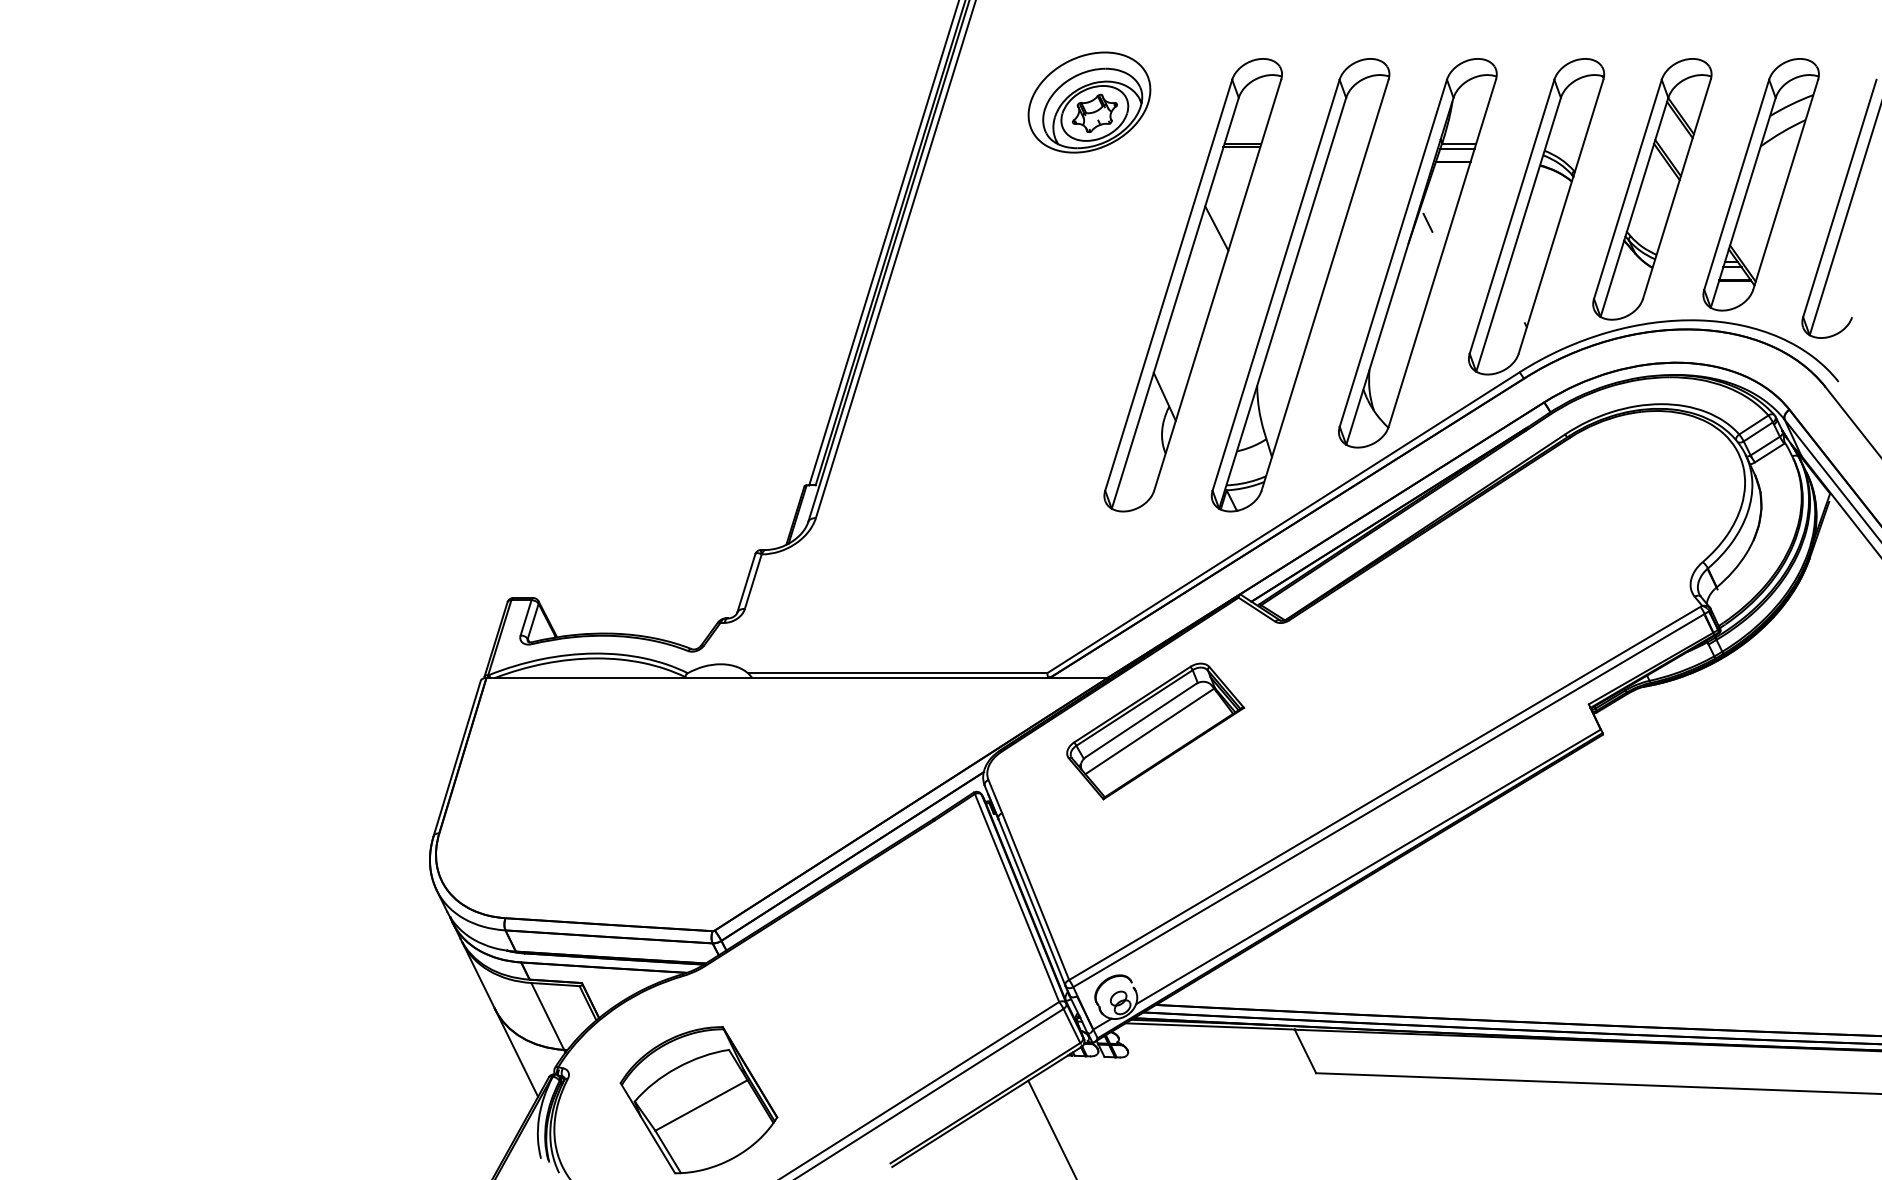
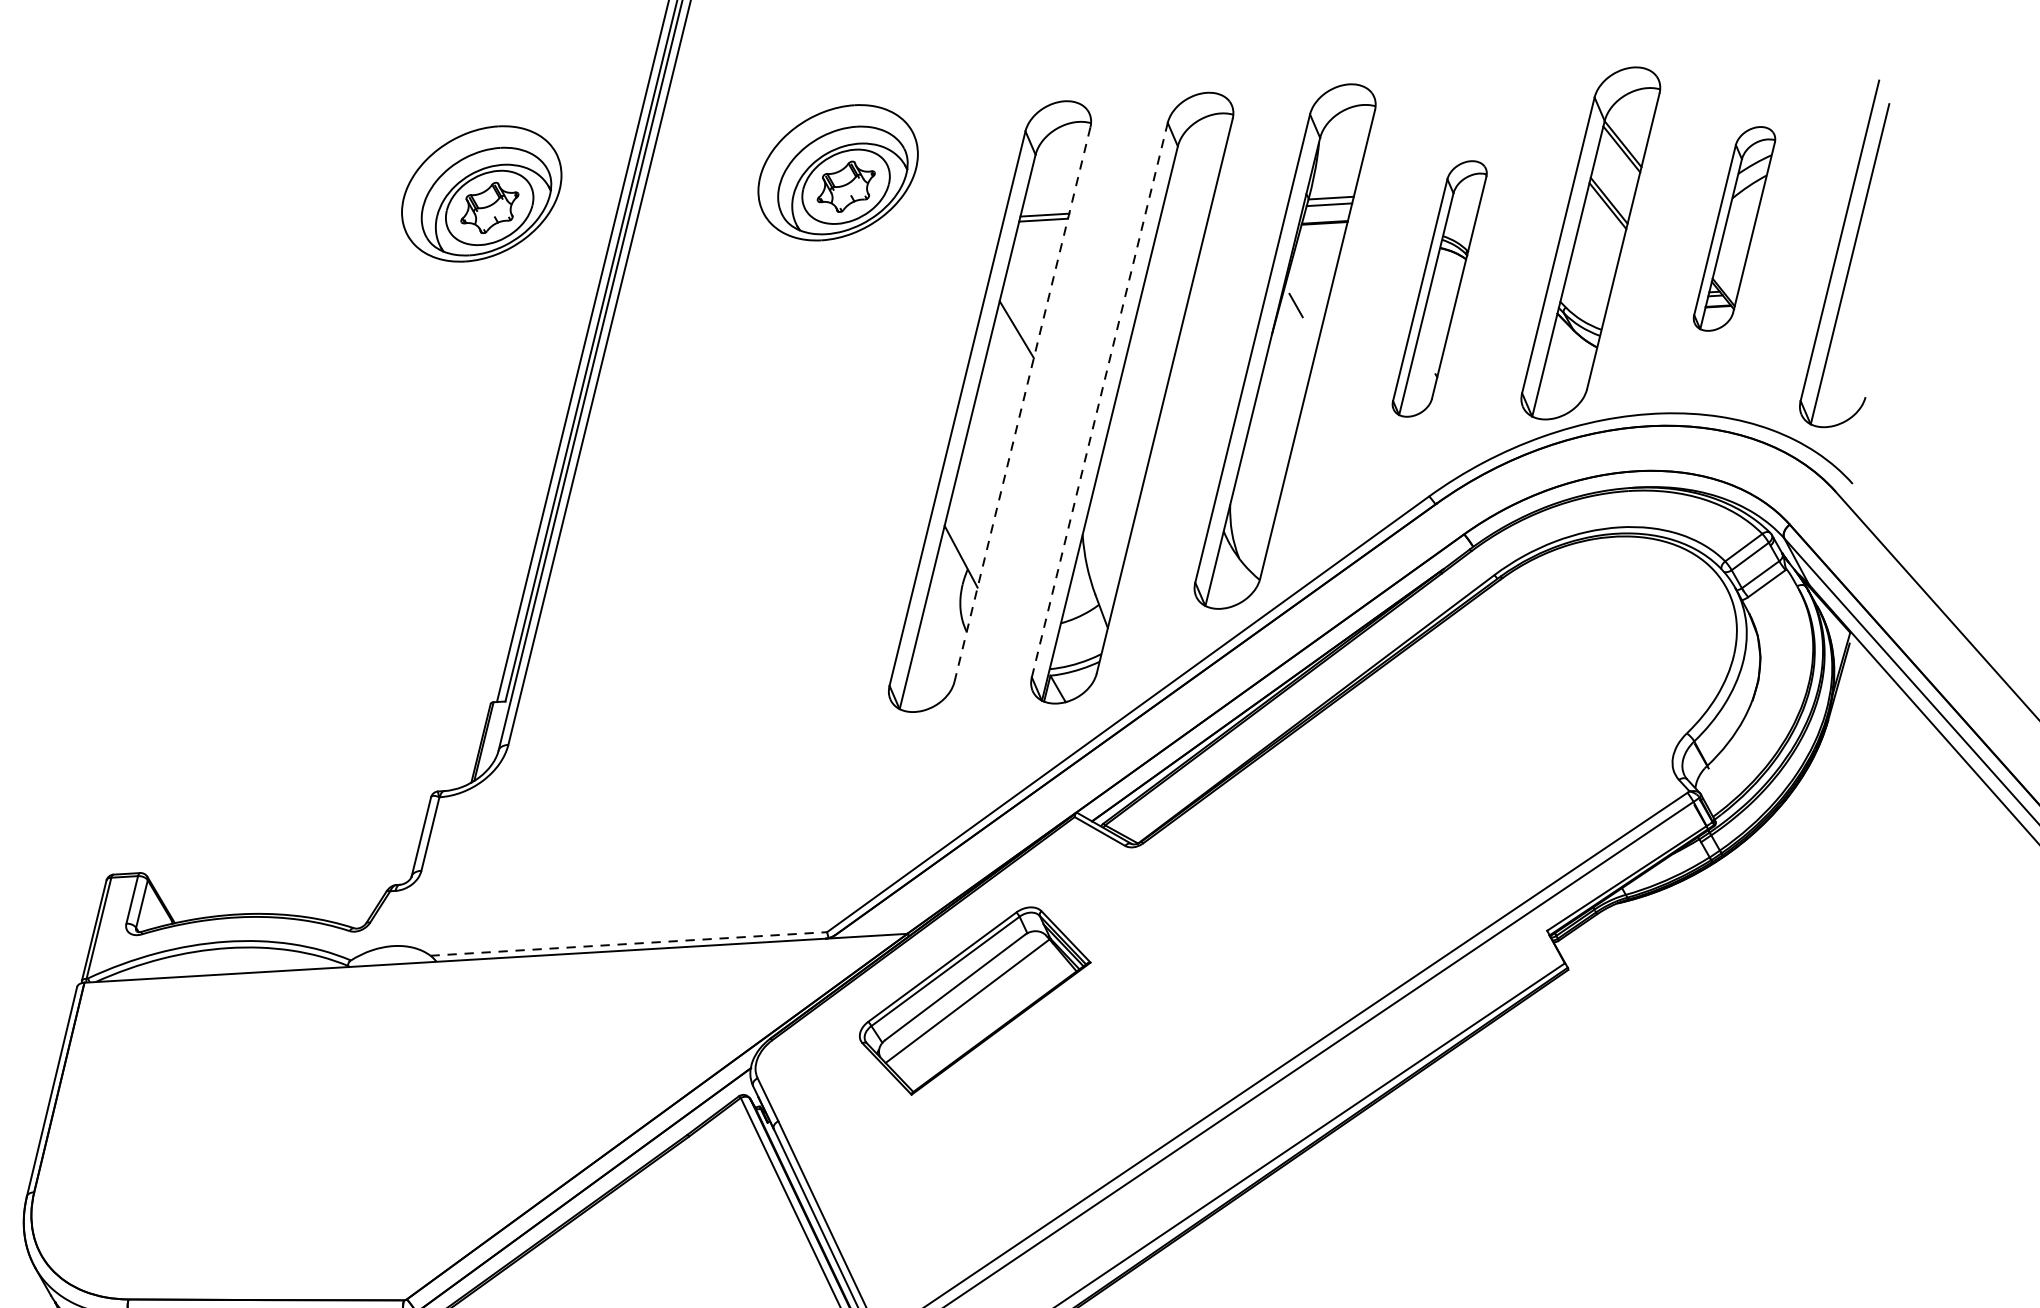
part: (820, 102) -> (481, 193), added
part: (1760, 184) -> (1733, 228), size x0.6
part: (1536, 216) -> (1439, 288), size x0.6
line: (1276, 284) -> (1100, 399), solid -> dashed
line: (1217, 285) -> (1022, 405), solid -> dashed
line: (897, 673) -> (628, 944), solid -> dashed

